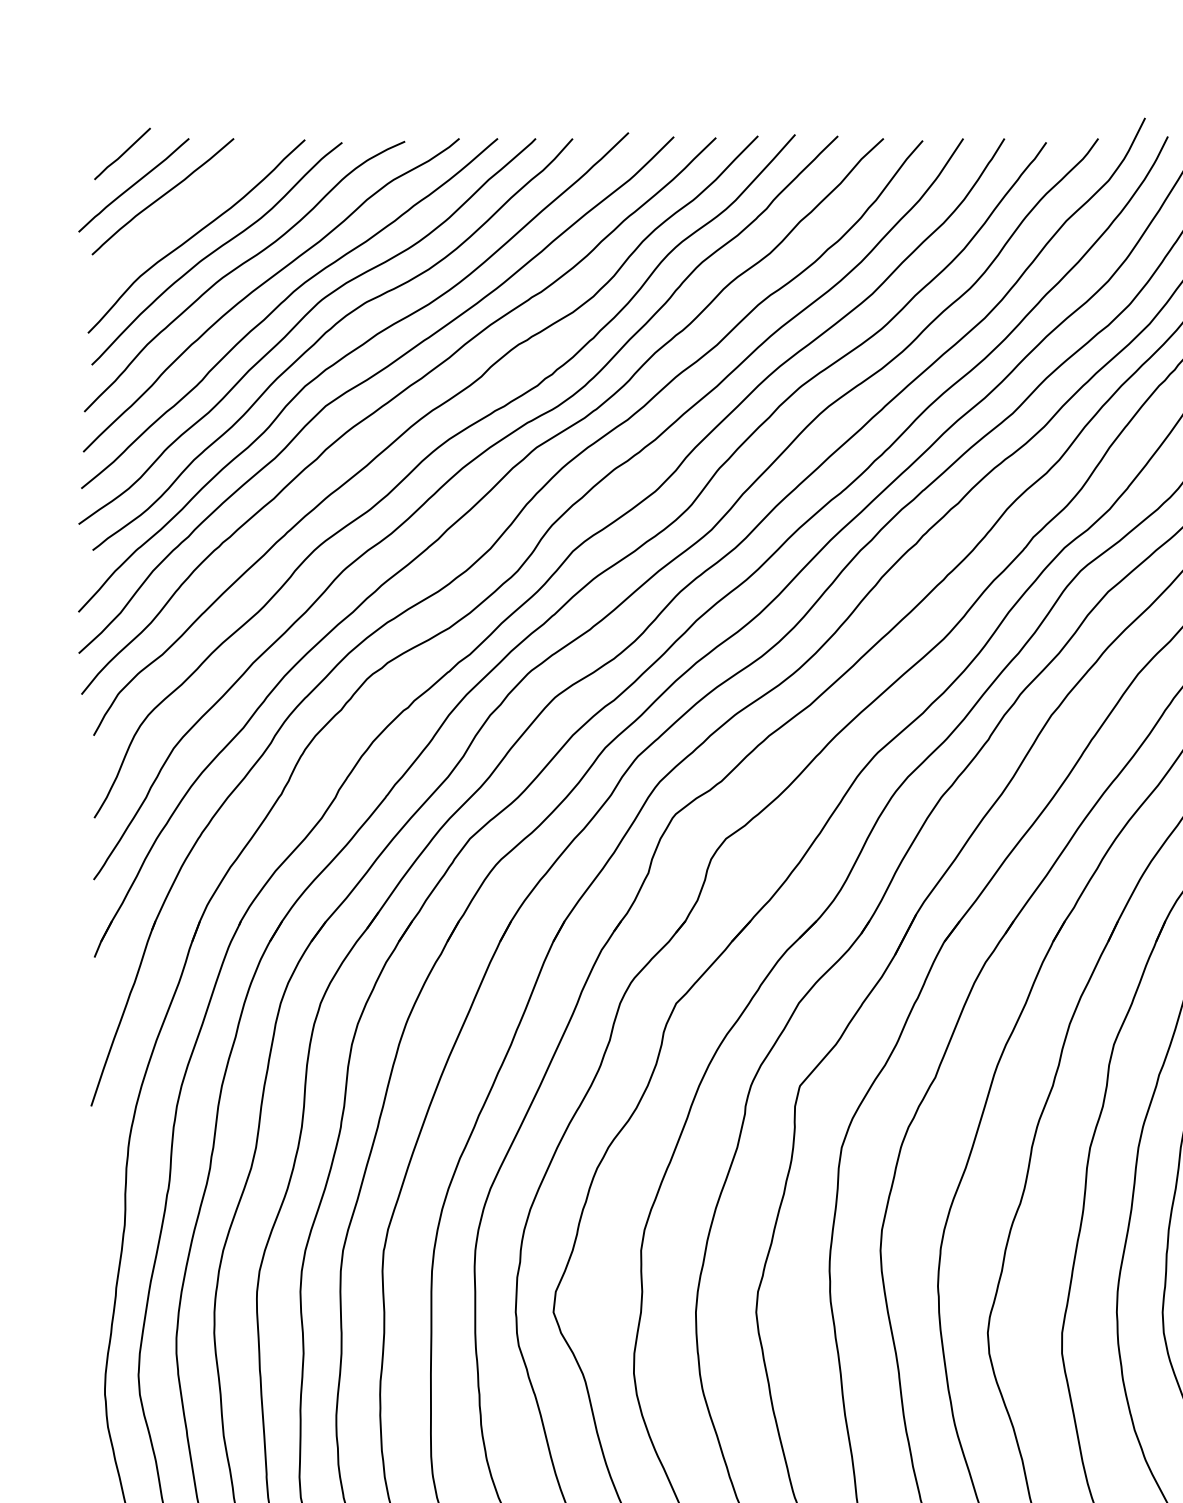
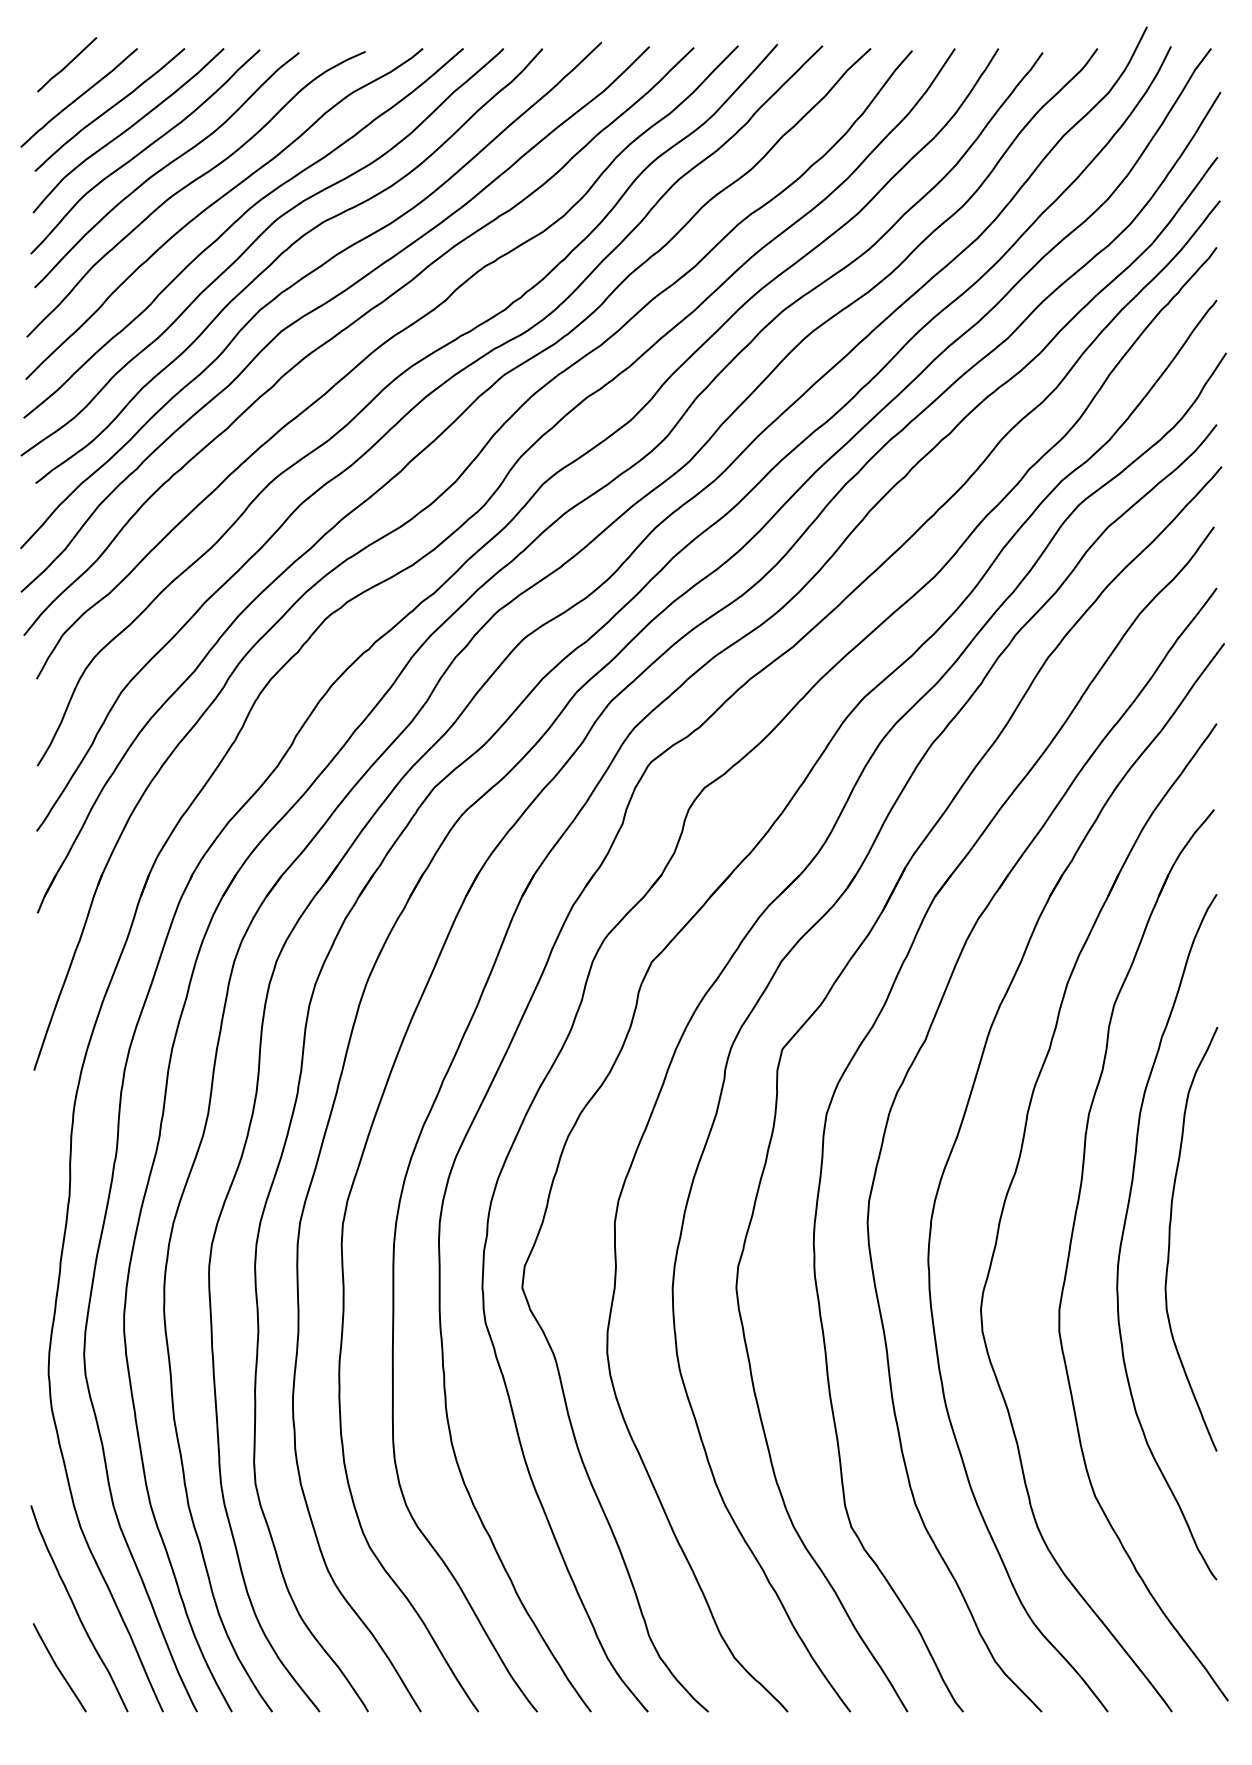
curve: (180, 216) -> (128, 130), added

